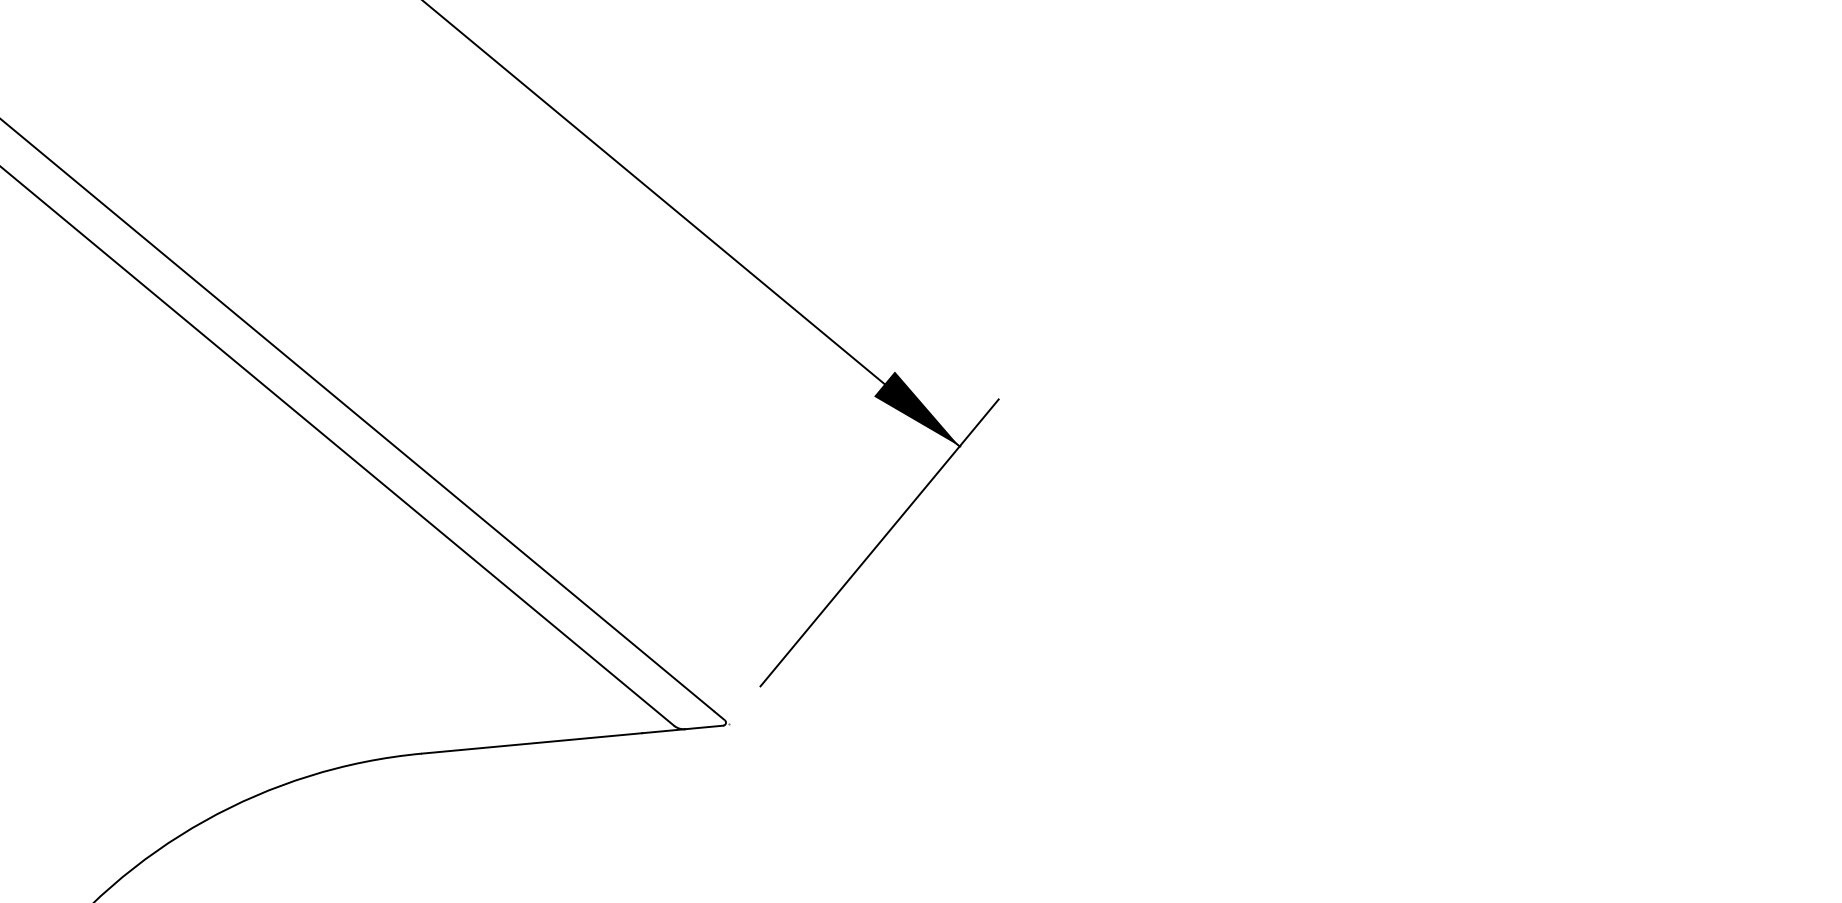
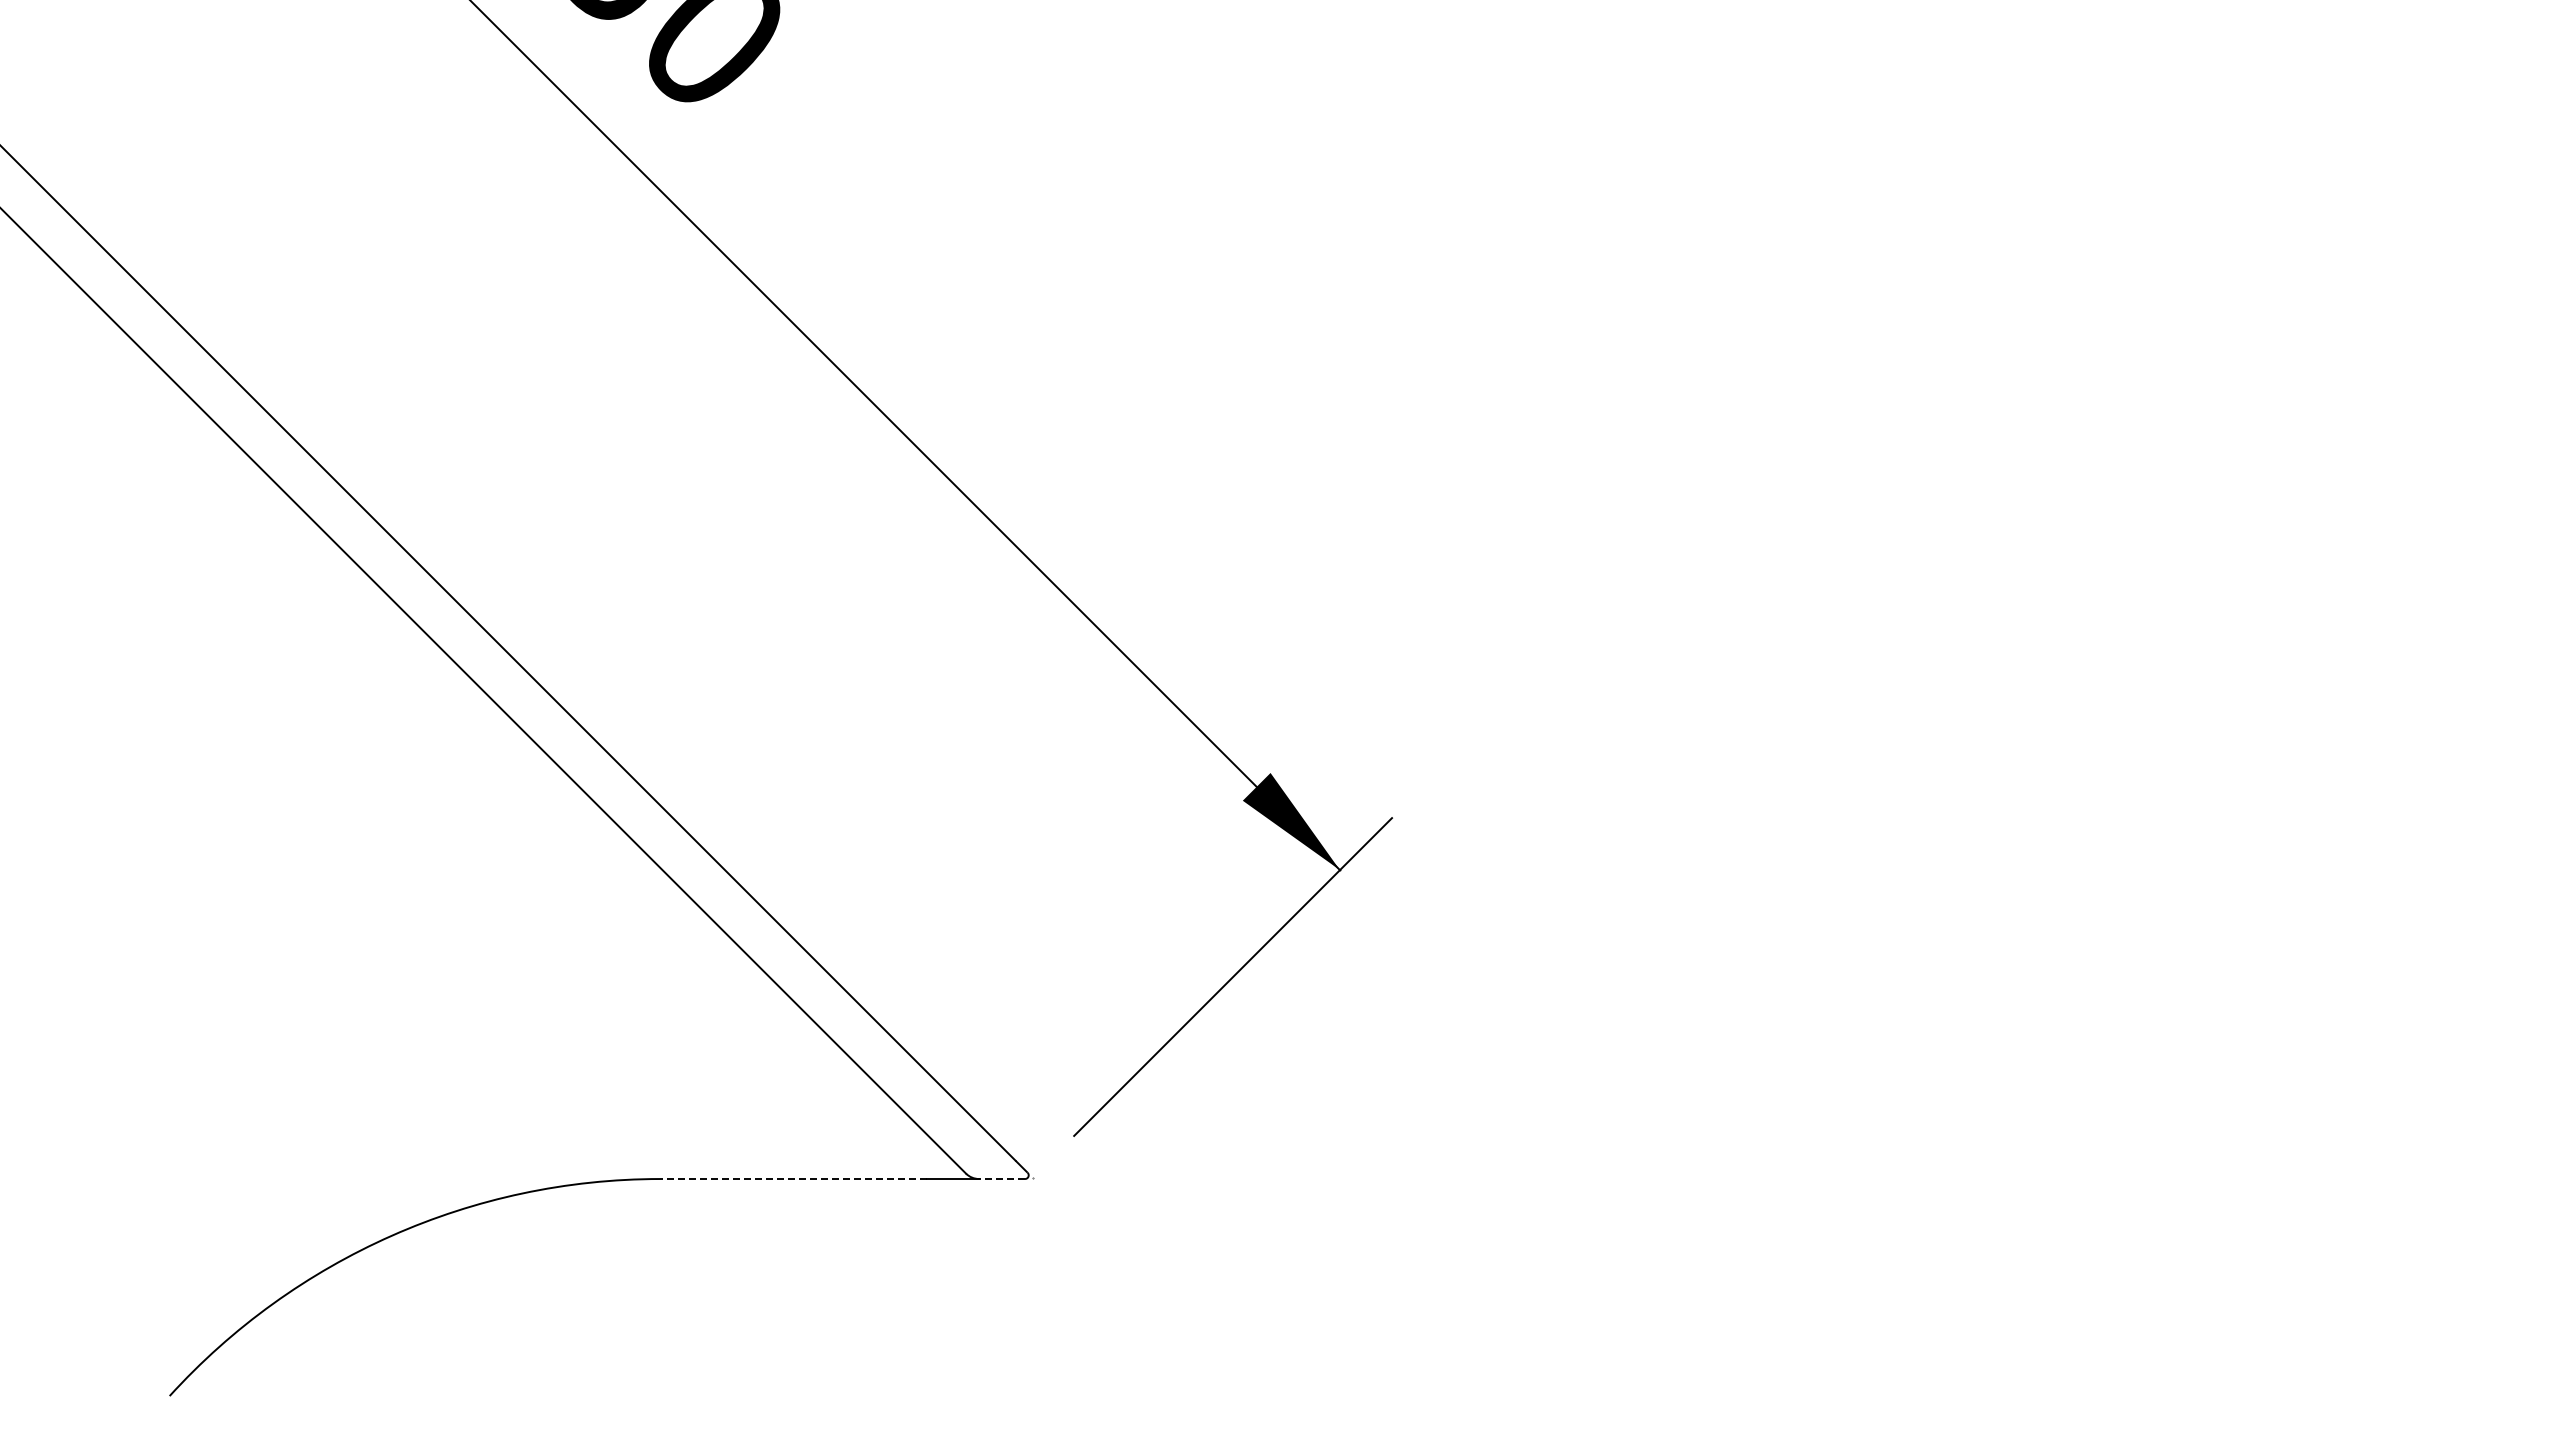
line: (704, 727) -> (1002, 1179), solid -> dashed
line: (532, 743) -> (793, 1179), solid -> dashed

